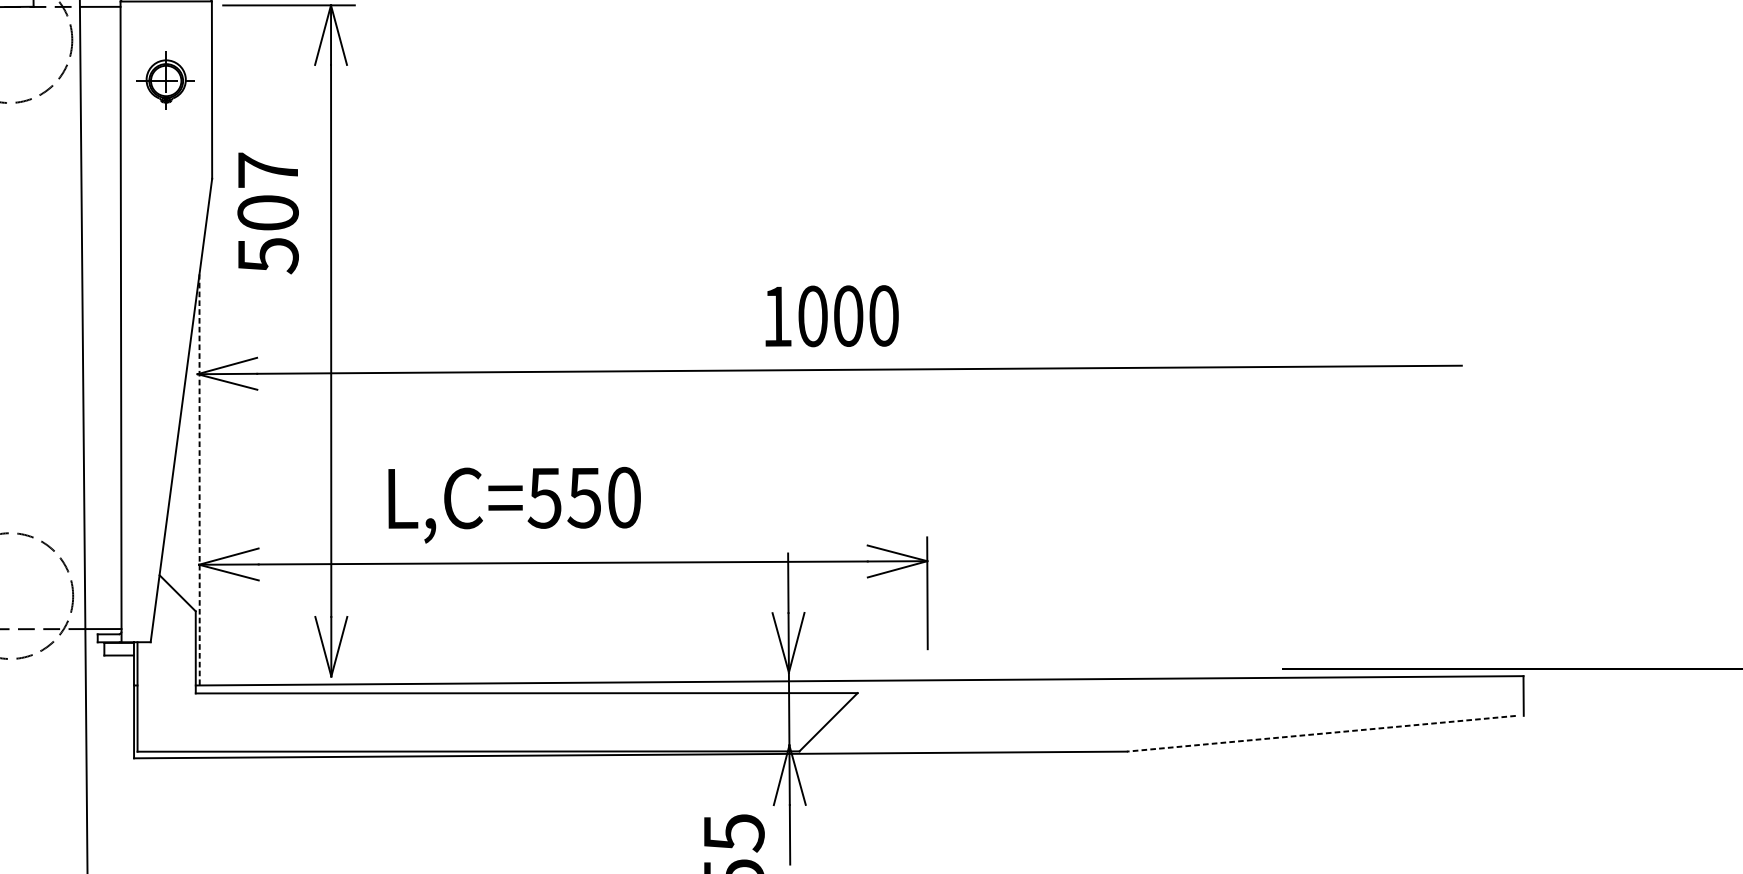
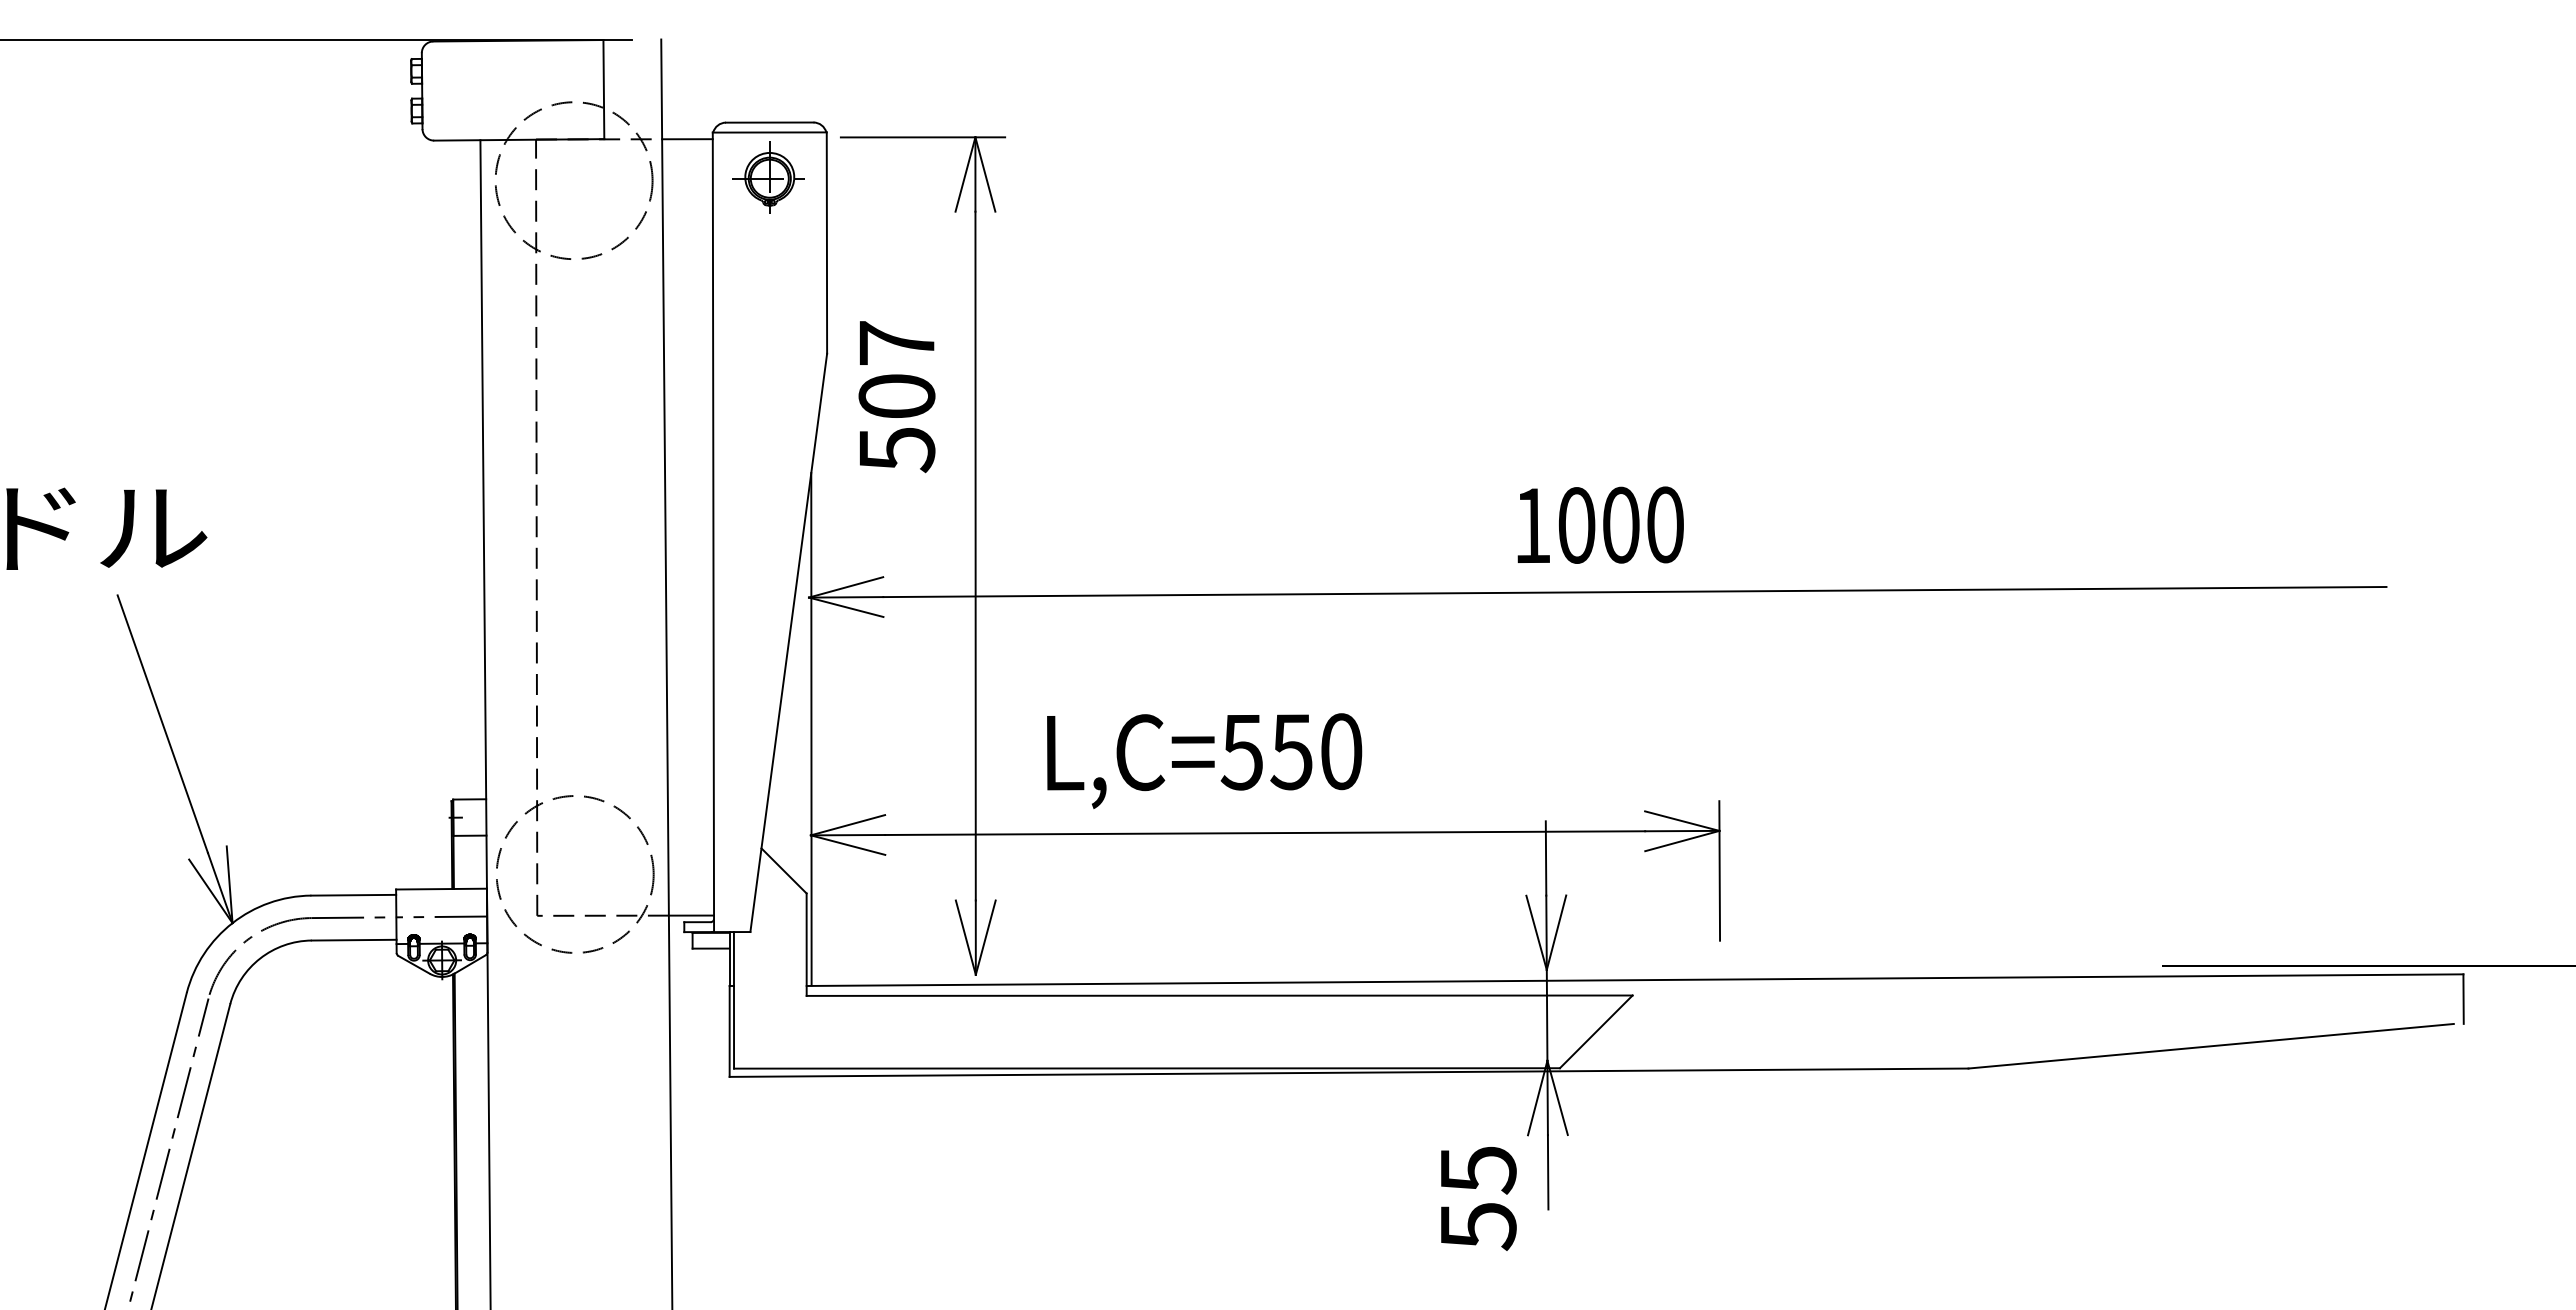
part: (165, 80) -> (768, 177), moved
line: (199, 479) -> (811, 728), dashed -> solid
line: (1321, 733) -> (2211, 1046), dashed -> solid

